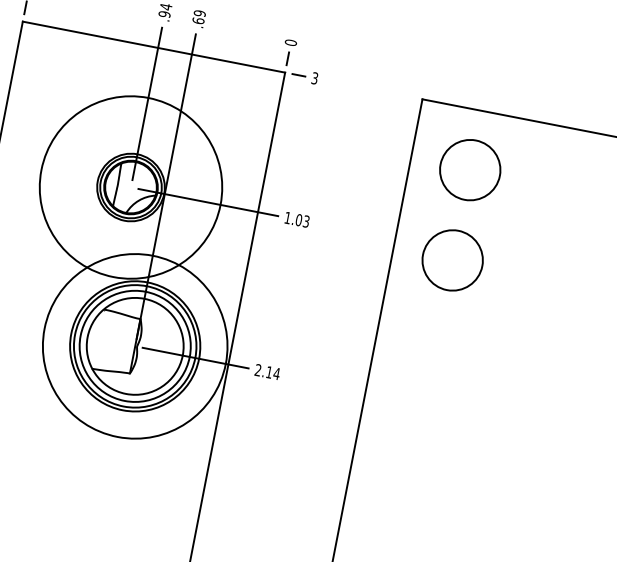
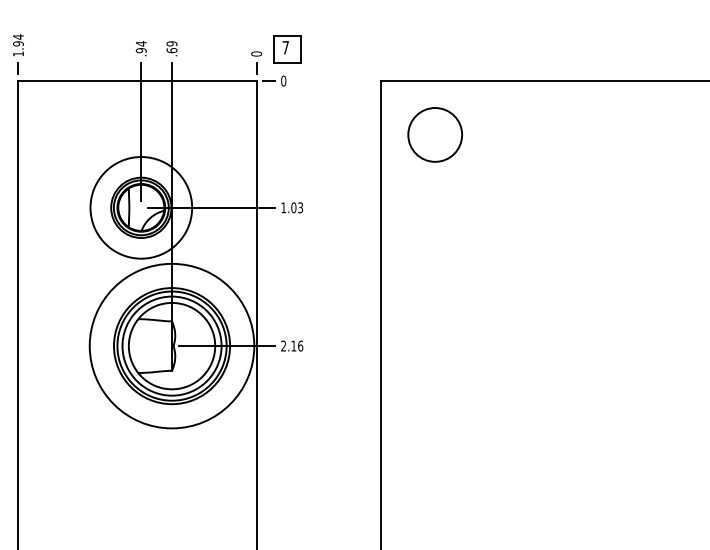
part: (325, 44) -> (287, 49), added
text: (314, 77) -> (283, 80), 3 -> 0
circle: (131, 187) -> (141, 207), size x0.62
circle: (451, 259) -> (434, 216), removed
text: (276, 373) -> (300, 345), 2.14 -> 2.16

